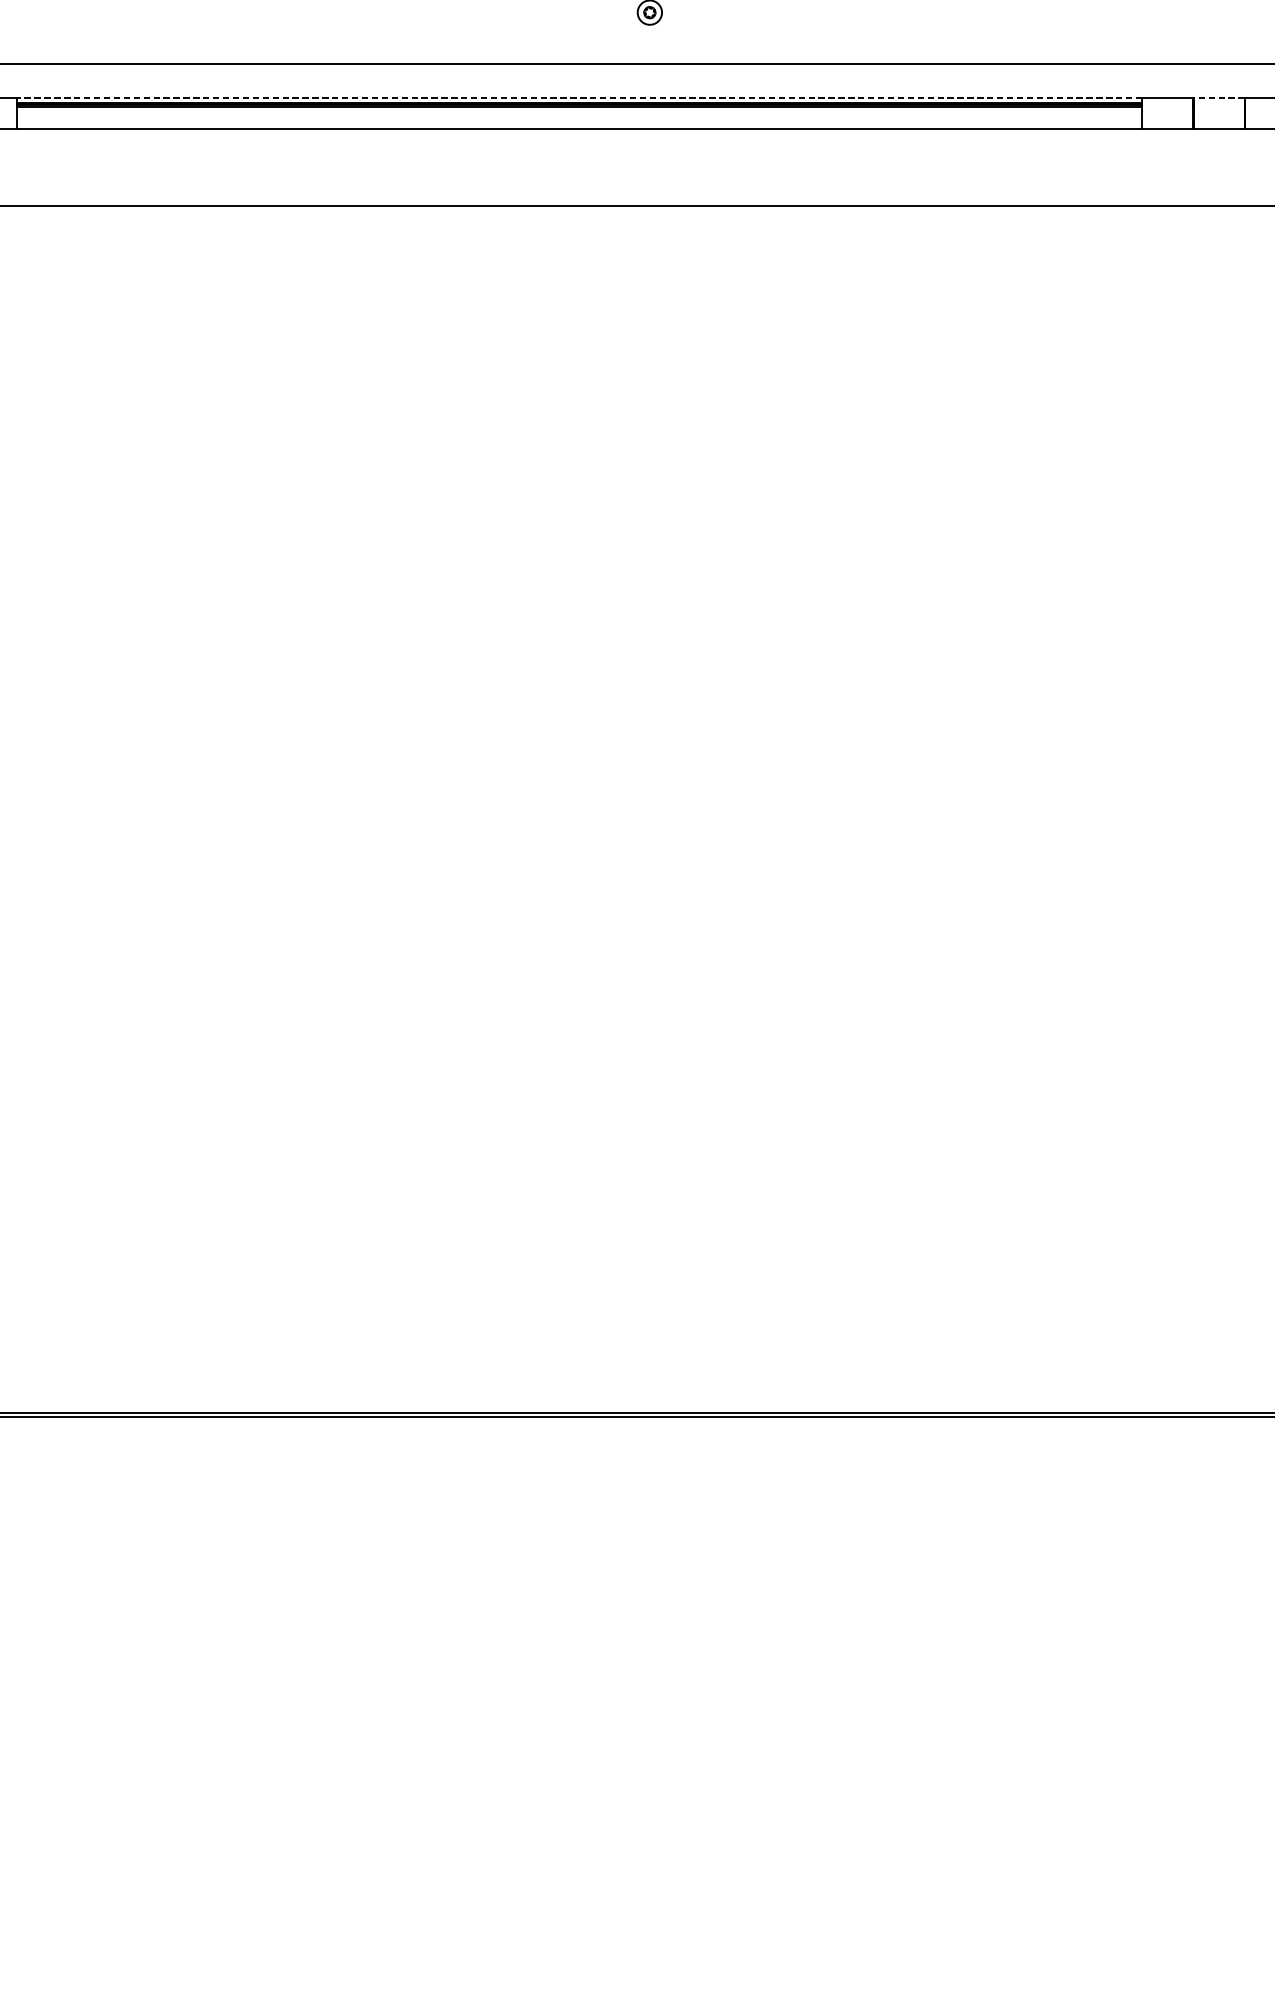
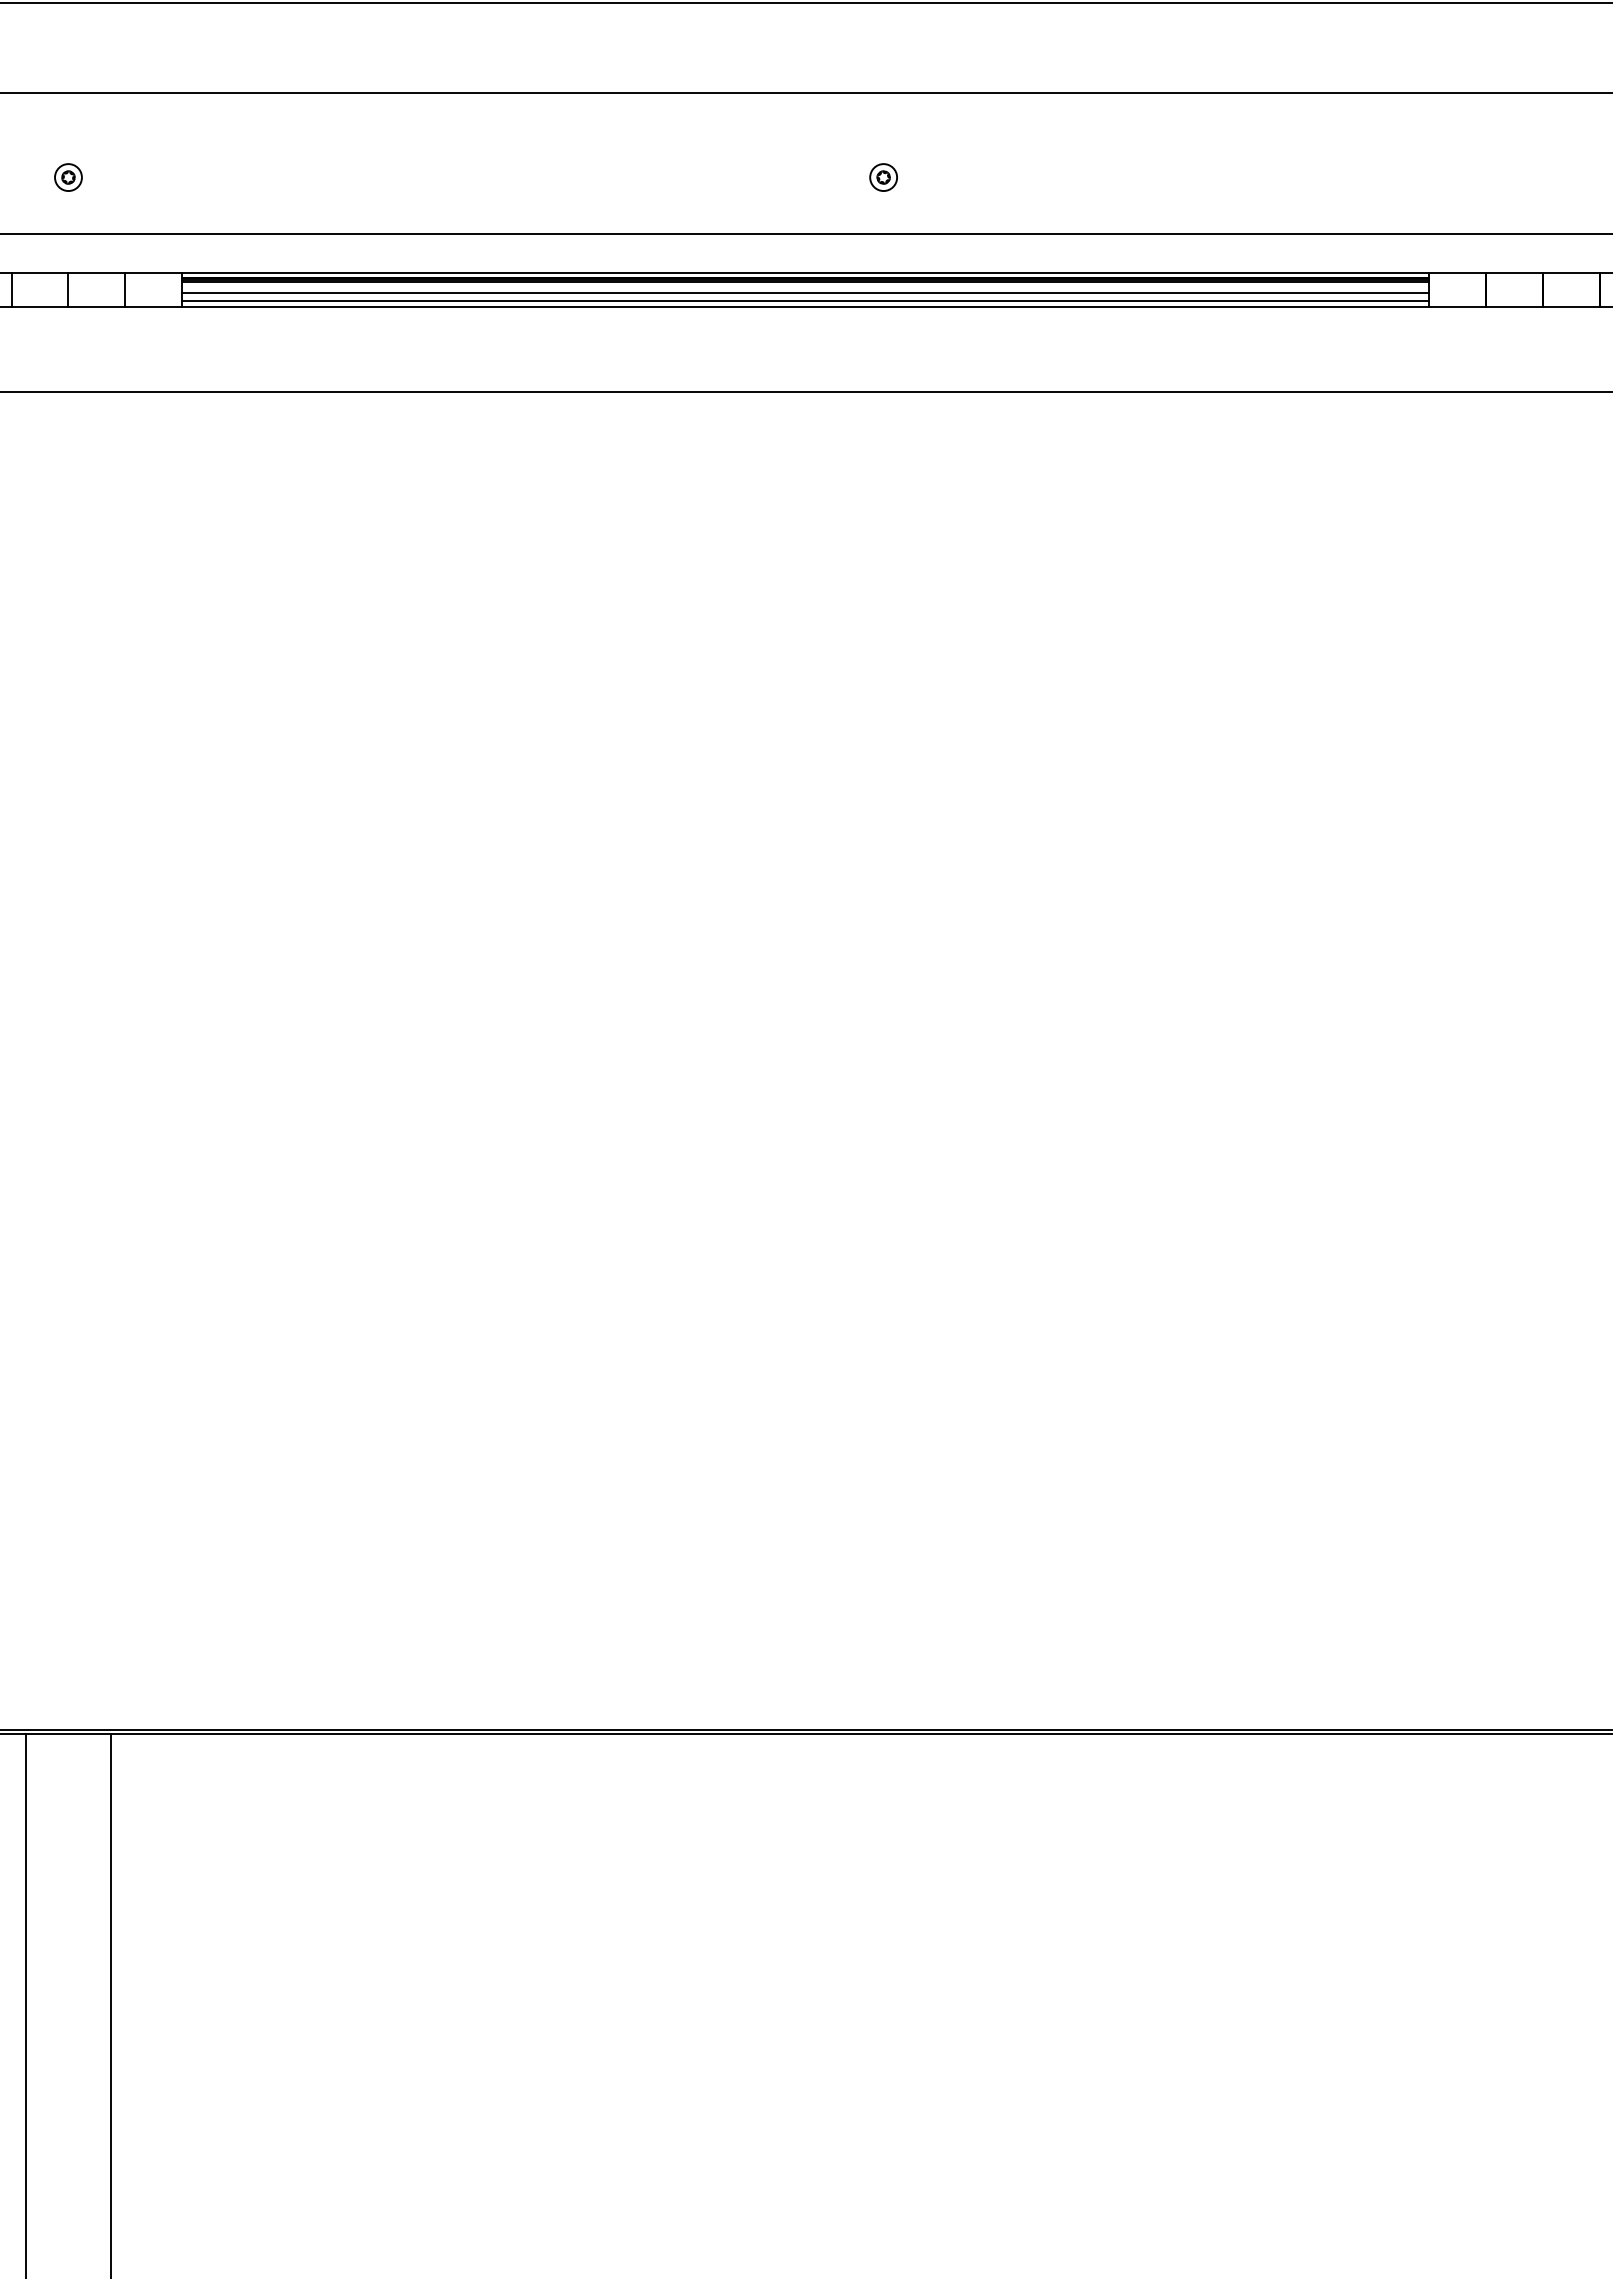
line: (579, 98) -> (805, 272), dashed -> solid
line: (1219, 98) -> (1514, 272), dashed -> solid
line: (579, 117) -> (805, 293), added
line: (579, 123) -> (805, 300), added

